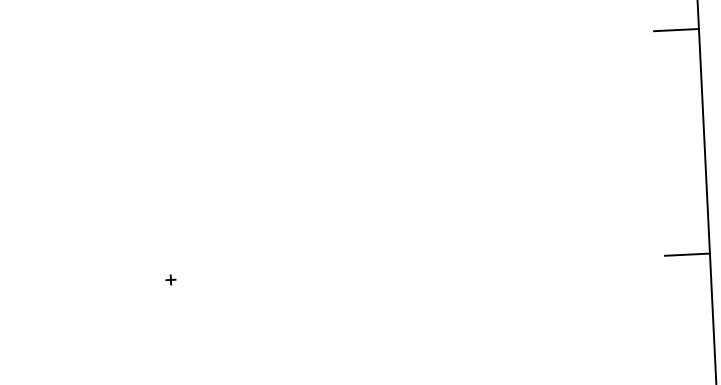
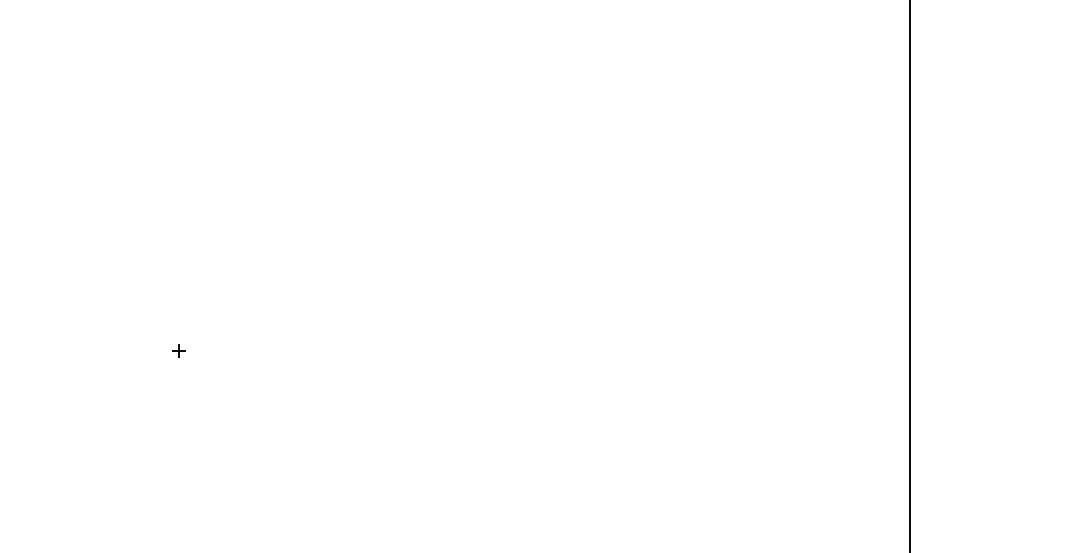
line: (675, 29) -> (878, 46), removed
line: (686, 254) -> (878, 351), removed

